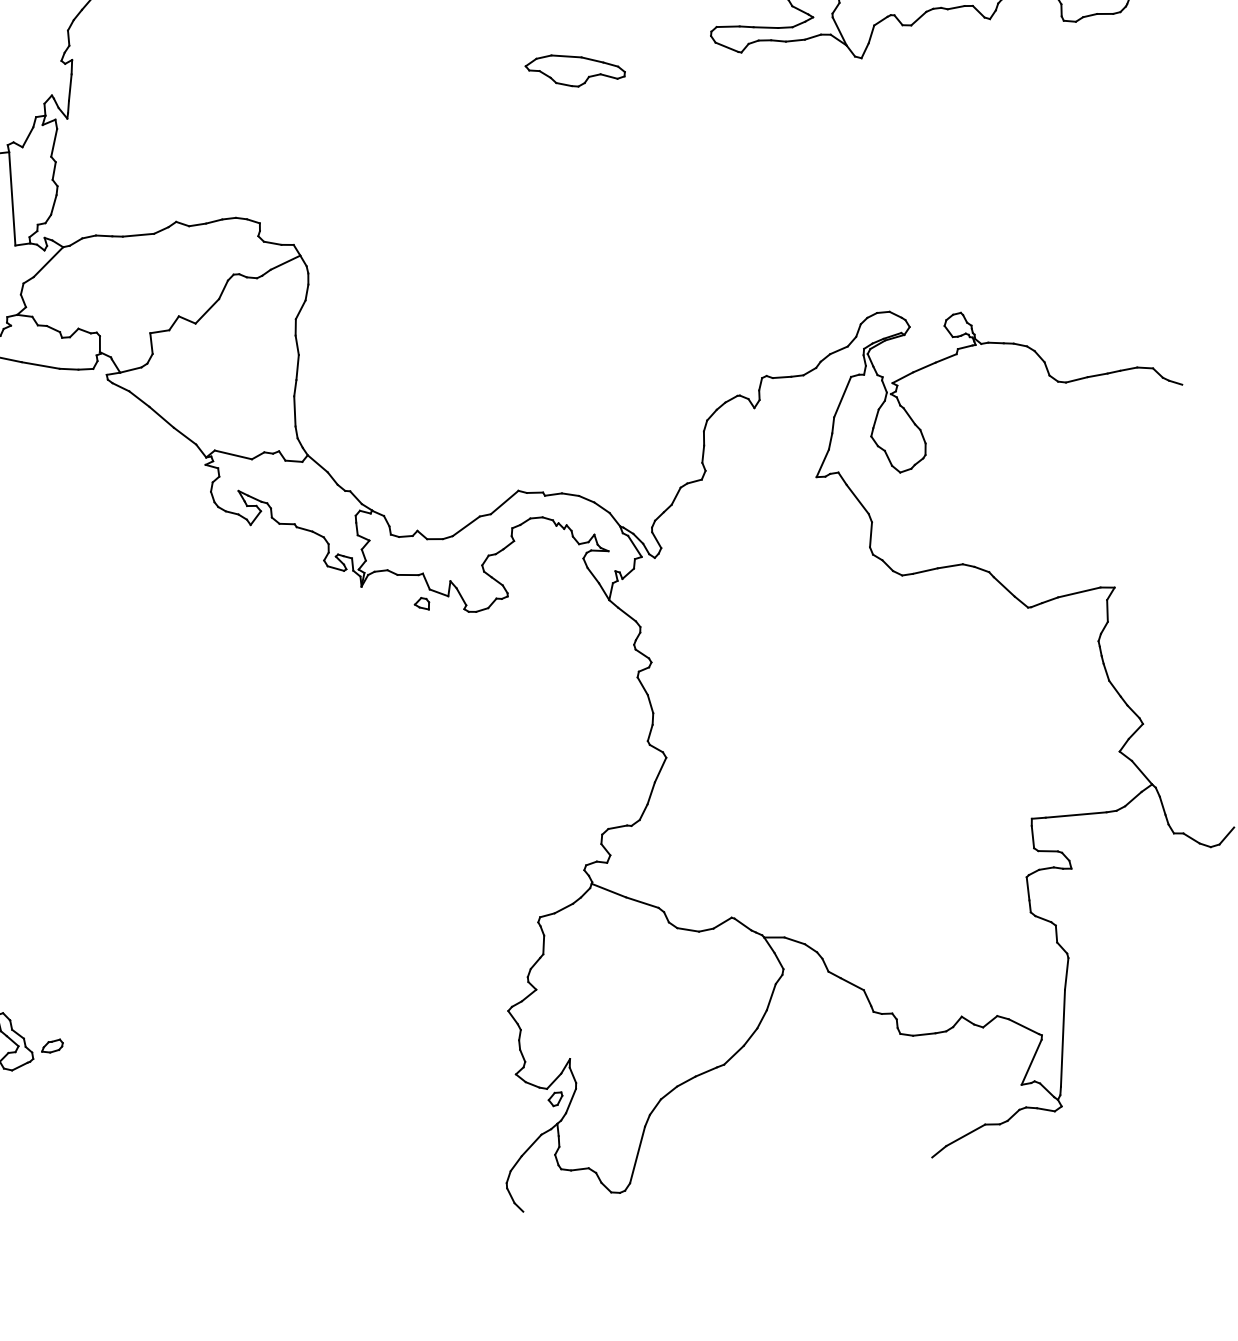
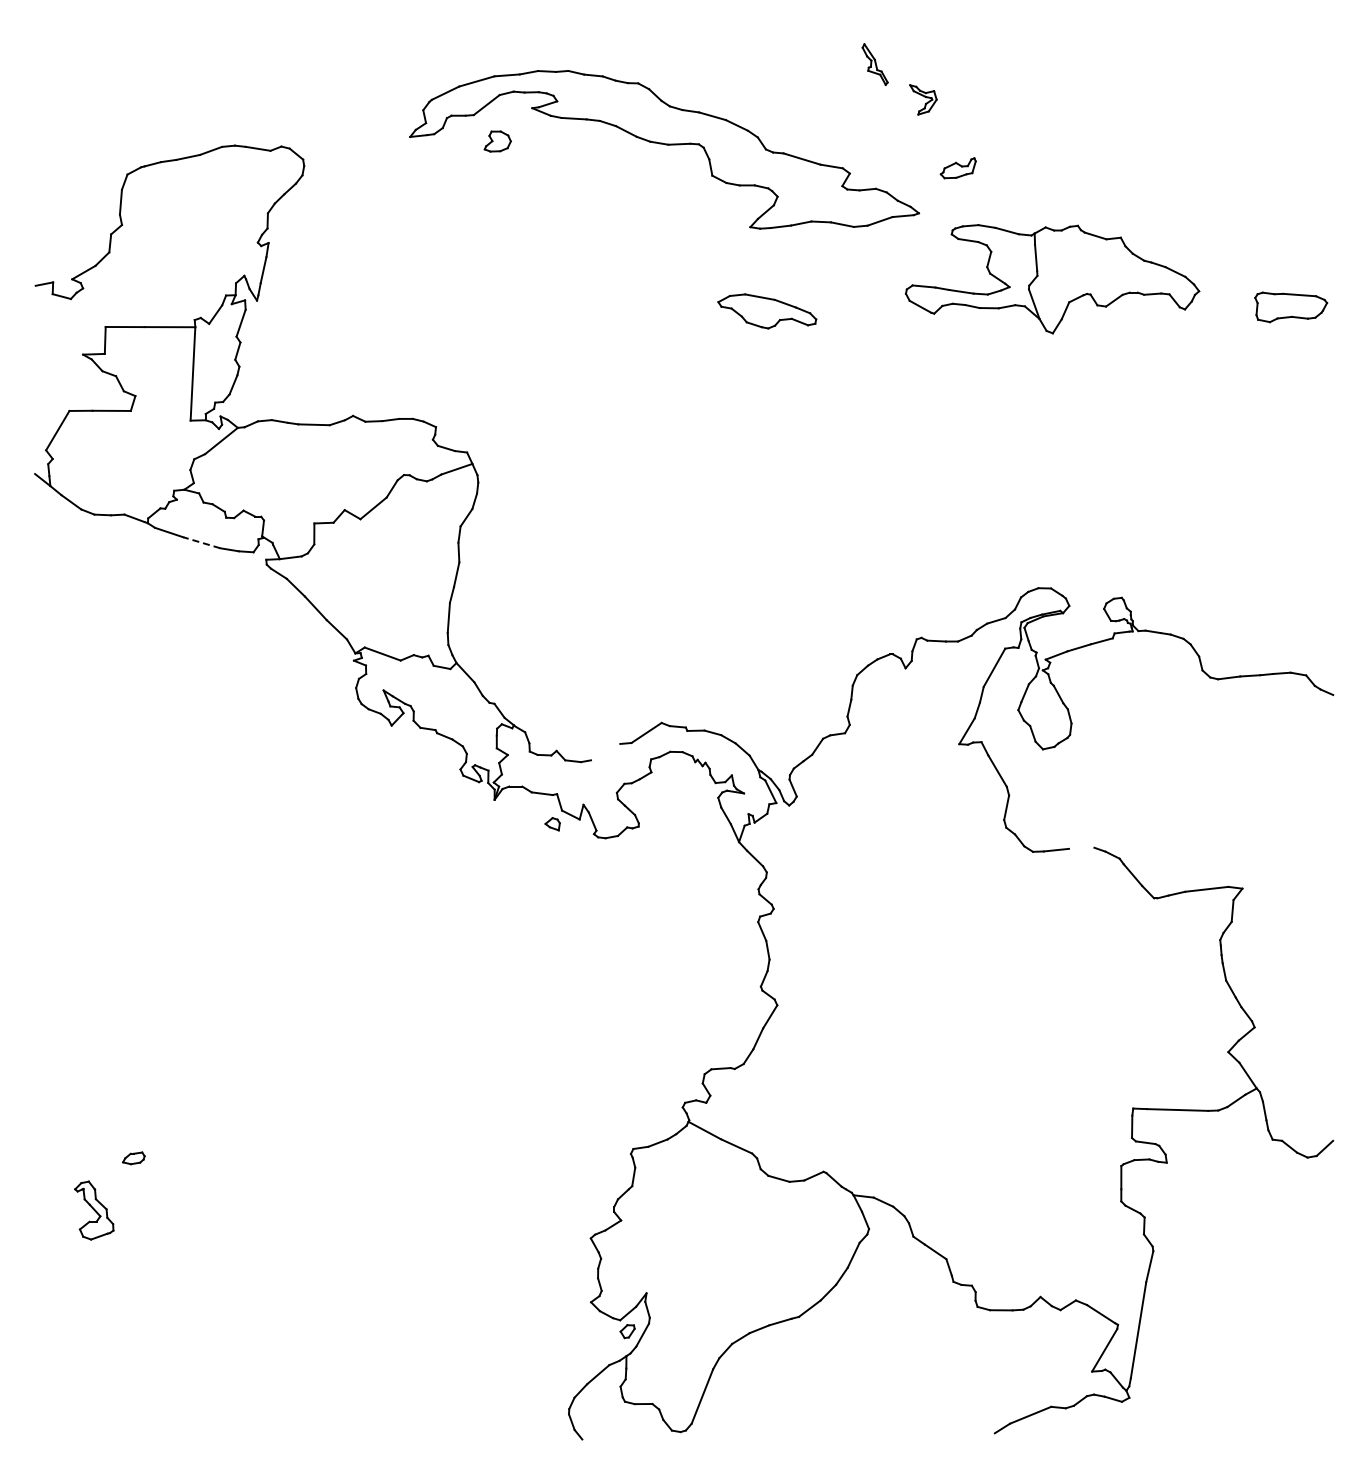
line: (40, 365) -> (201, 542), solid -> dashed
line: (466, 525) -> (605, 751), removed
line: (949, 565) -> (1081, 847), removed
part: (51, 1046) -> (133, 1158), moved

